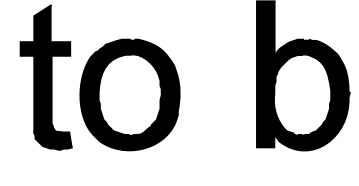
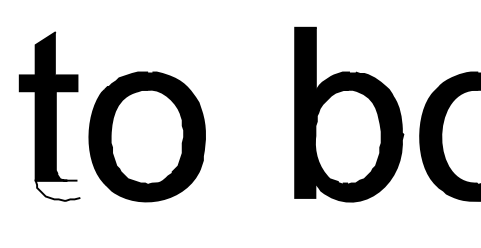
fill: (53, 140) -> (57, 190), removed

